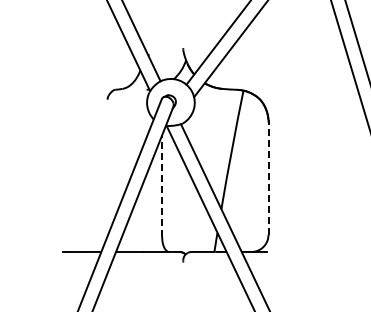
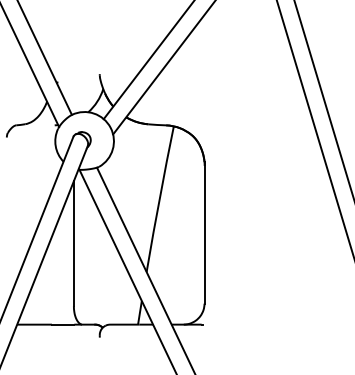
line: (268, 177) -> (204, 233), dashed -> solid
line: (162, 186) -> (74, 244), dashed -> solid

